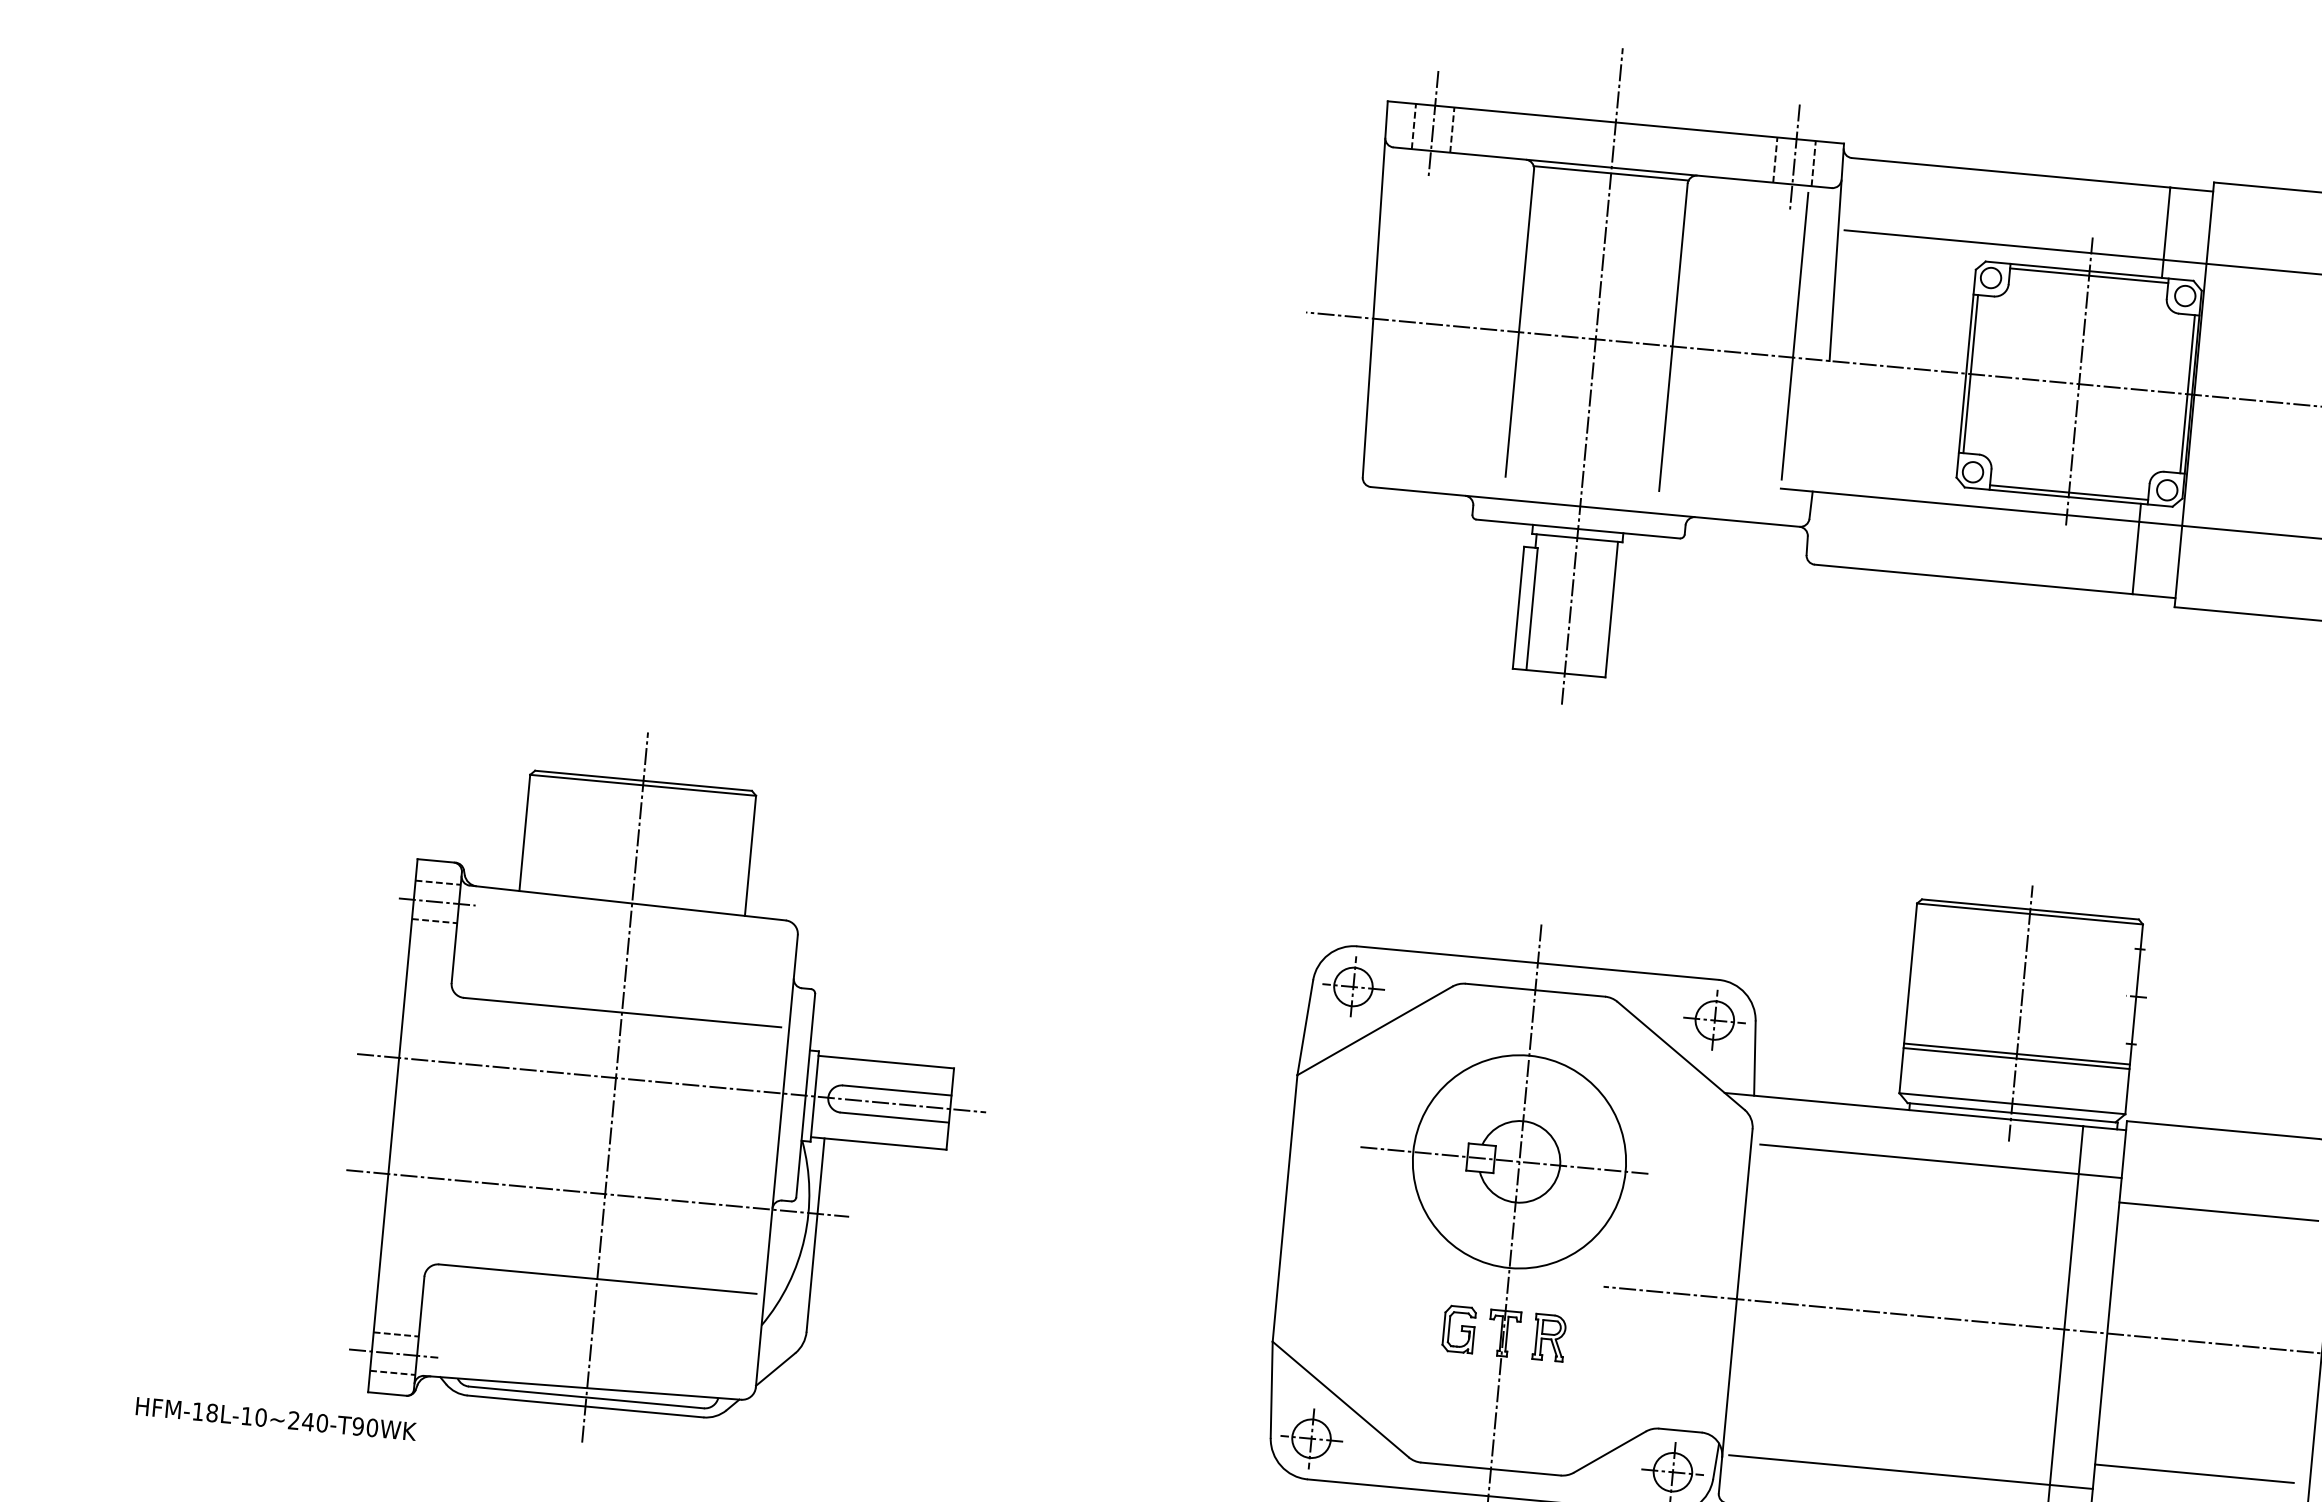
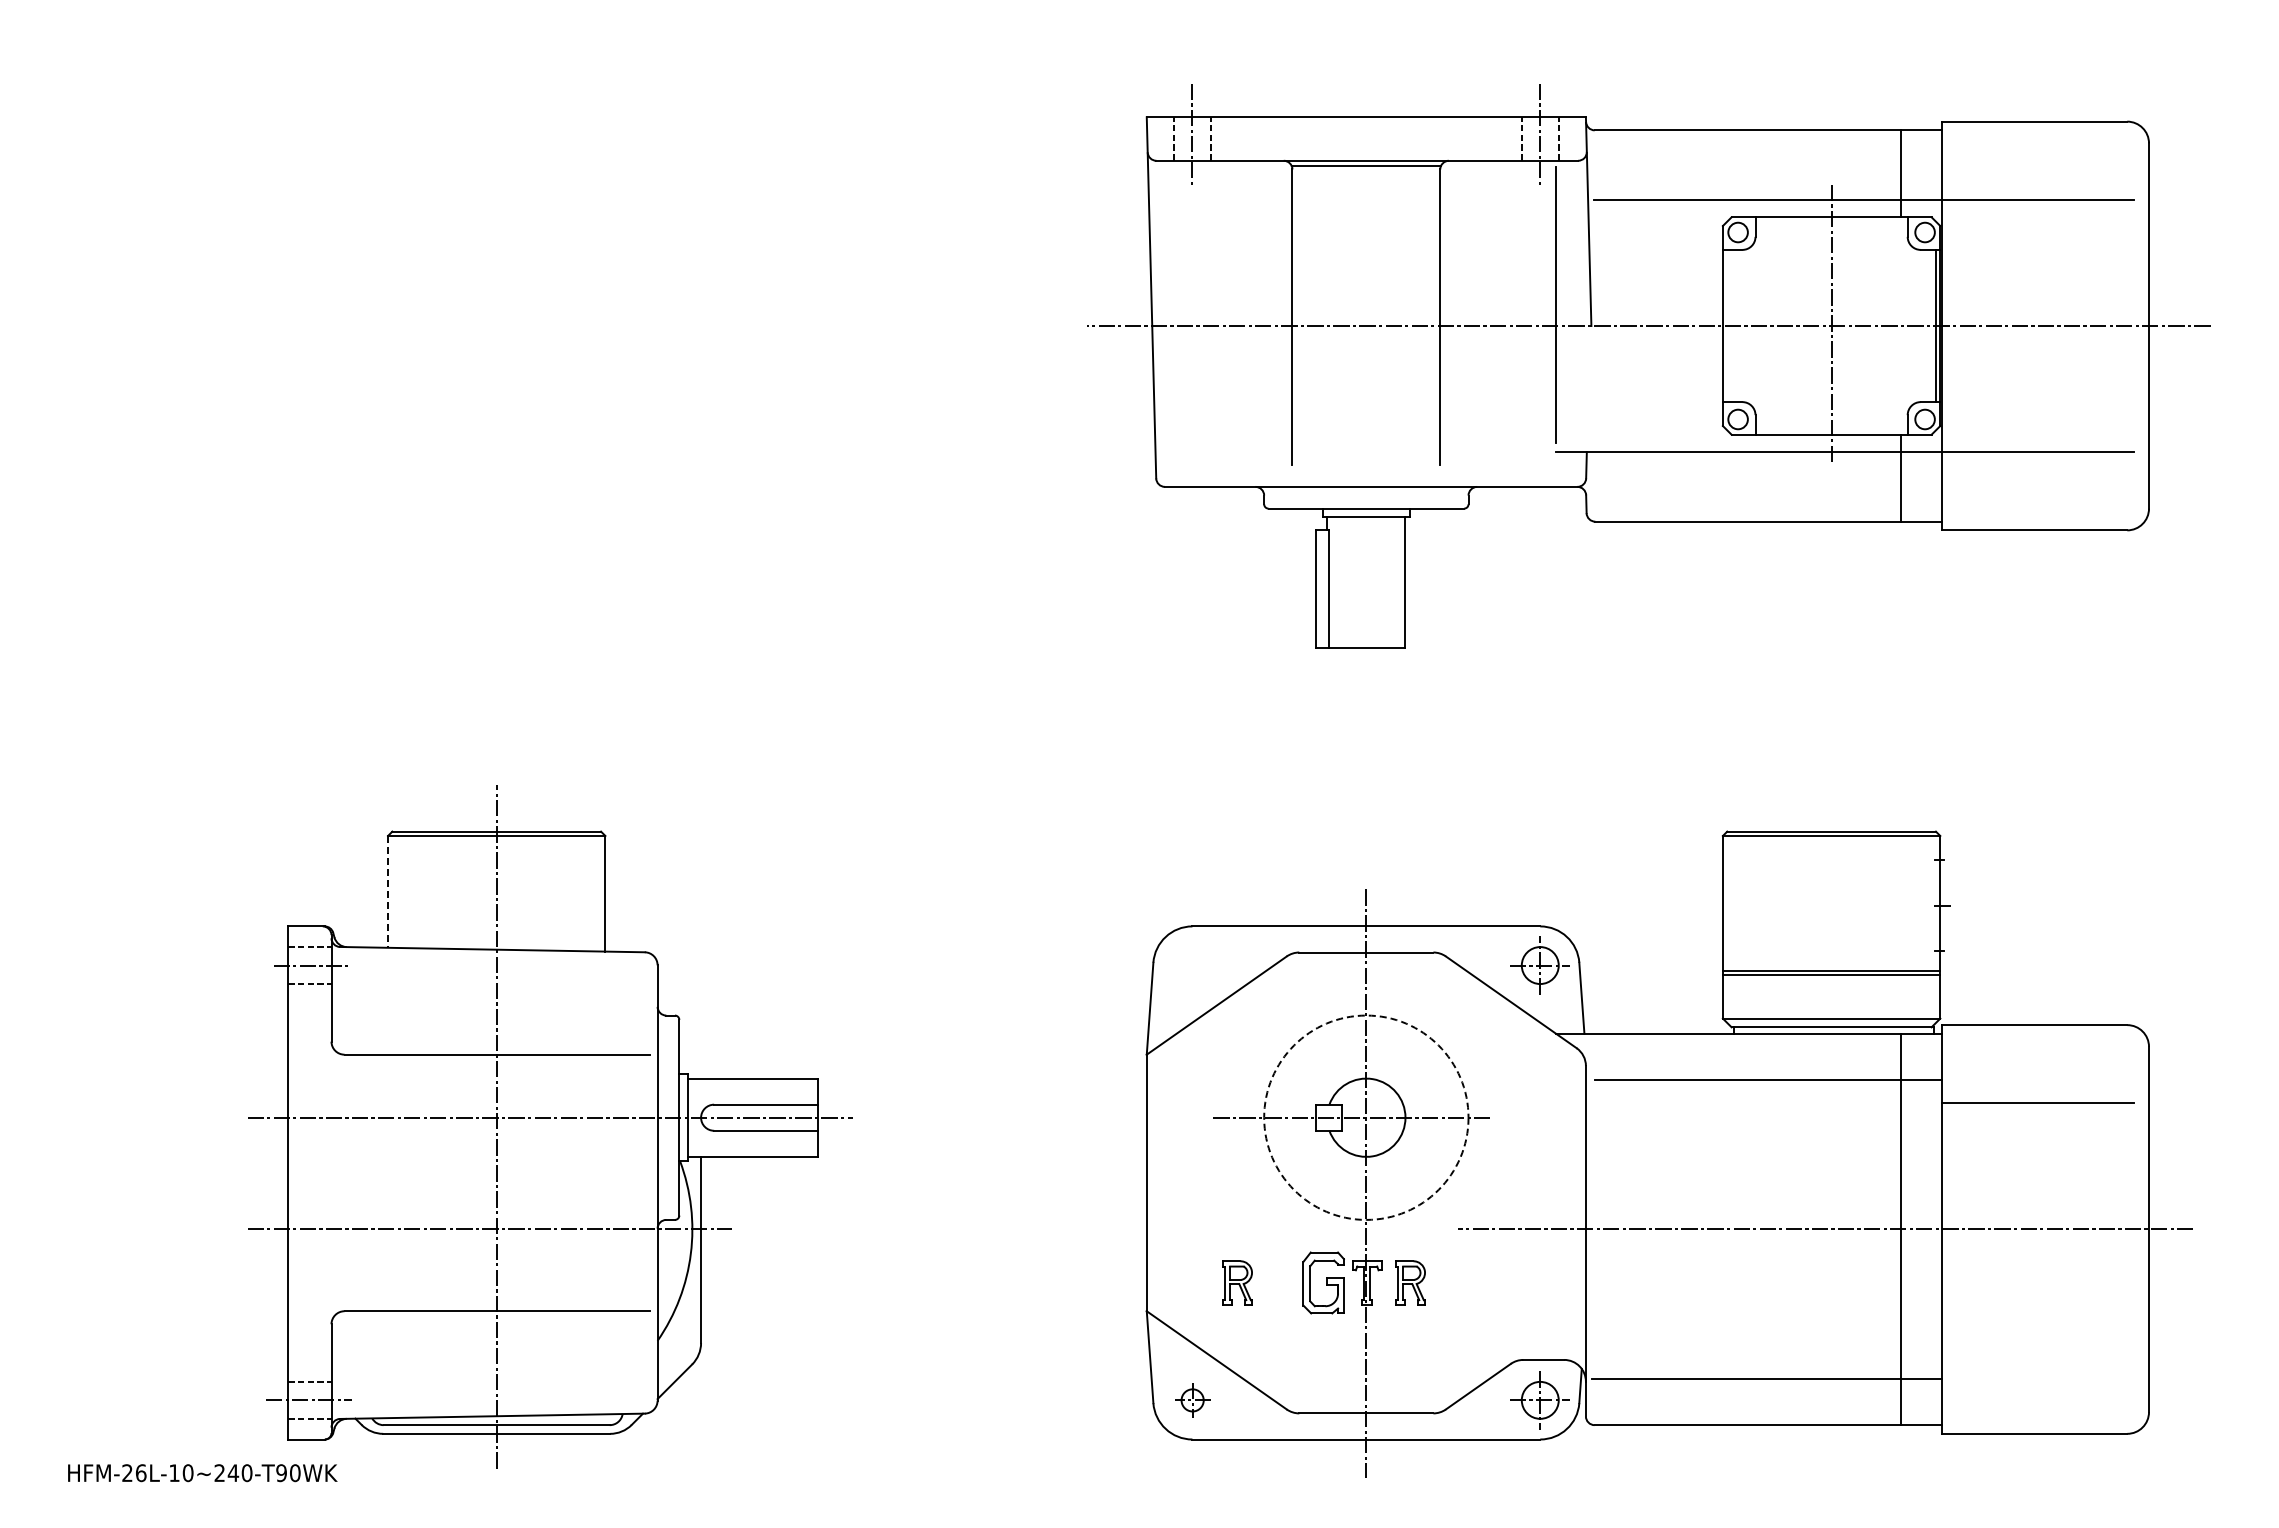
line: (2089, 275) -> (1831, 221), removed
line: (1971, 373) -> (1727, 325), removed
line: (1592, 376) -> (1366, 361), removed
line: (2068, 492) -> (1831, 430), removed
line: (525, 832) -> (388, 891), solid -> dashed
part: (1353, 986) -> (1192, 965), removed
line: (2020, 1013) -> (1831, 931), removed
circle: (1519, 1161) -> (1366, 1117), solid -> dashed
part: (1369, 1320) -> (1237, 1282), added
part: (1459, 1328) -> (1323, 1282), size x1.4
text: (205, 1411) -> (134, 1472), HFM-18L-10~240-T90WK -> HFM-26L-10~240-T90WK
part: (1311, 1438) -> (1192, 1400), size x0.6
line: (2193, 1473) -> (2037, 1355), removed

